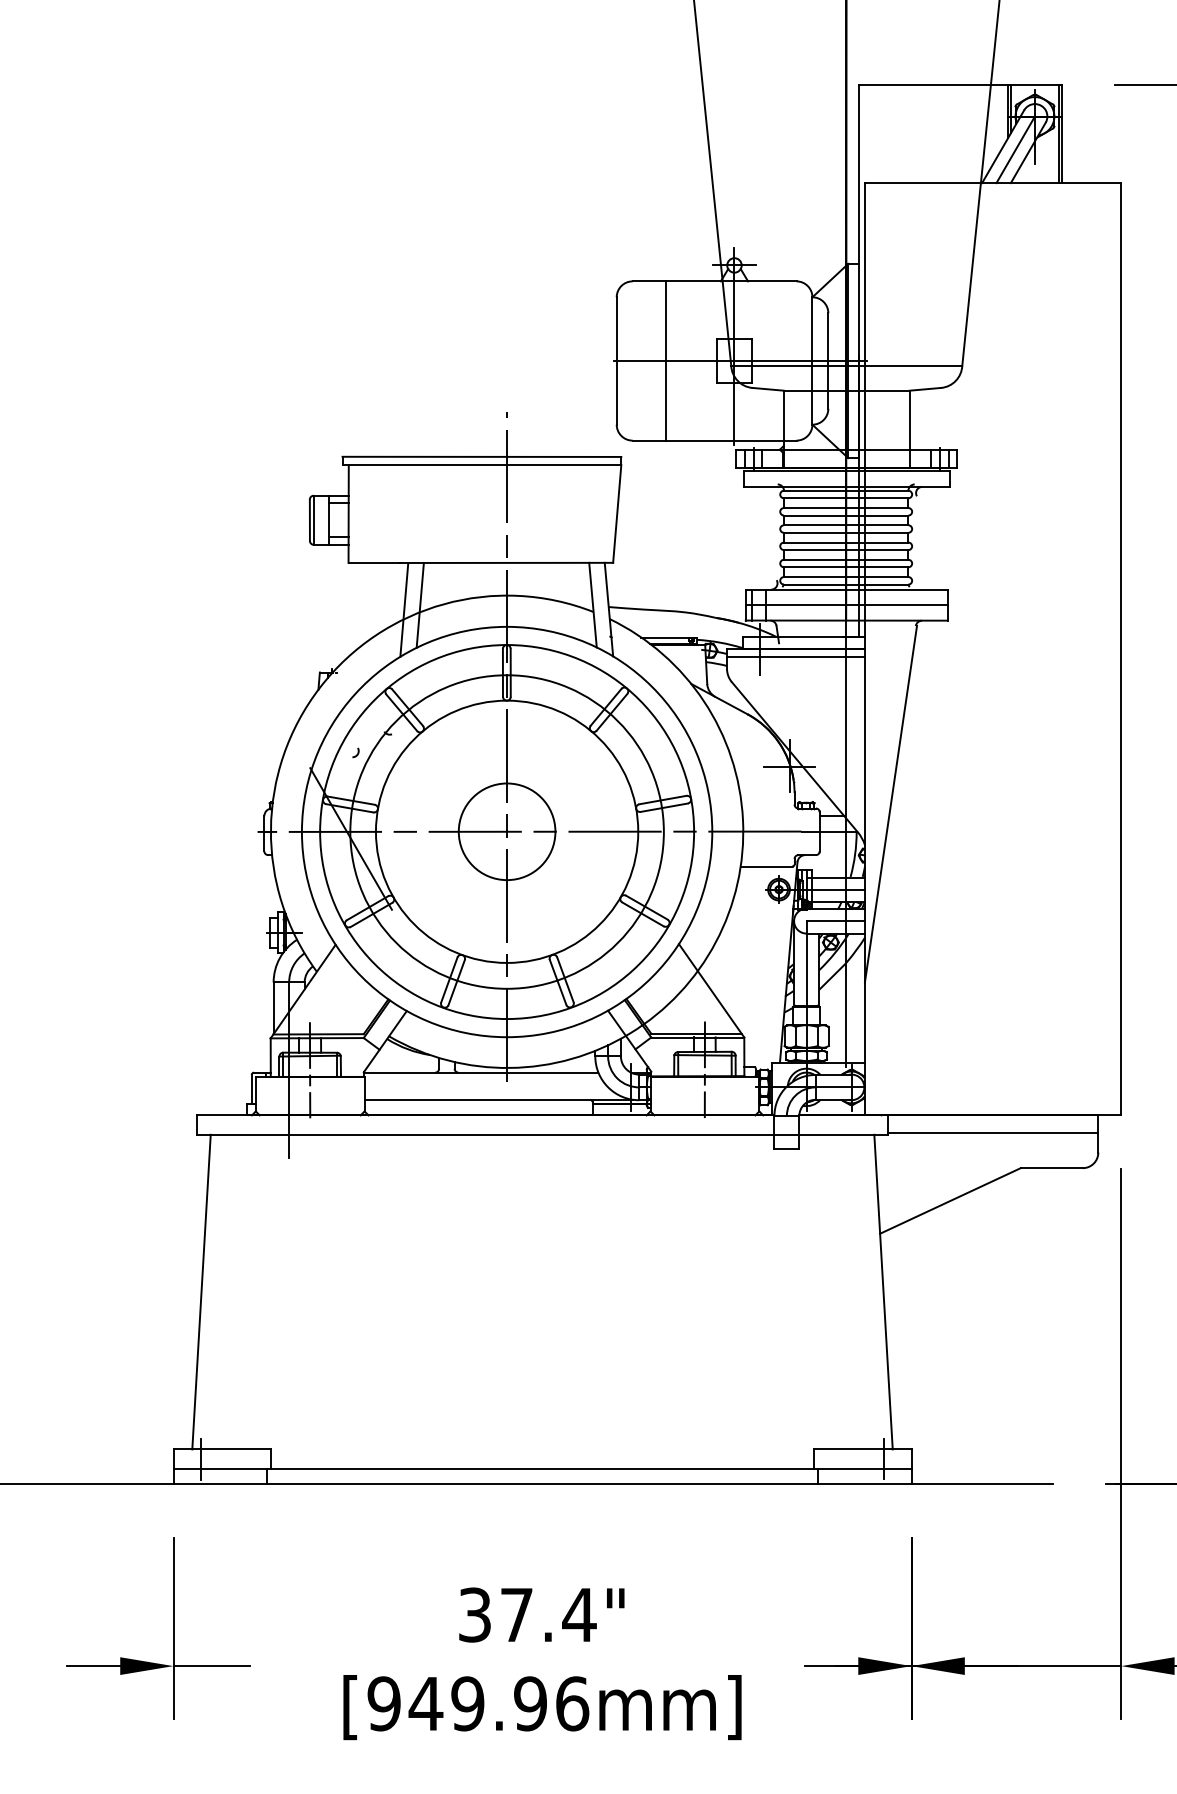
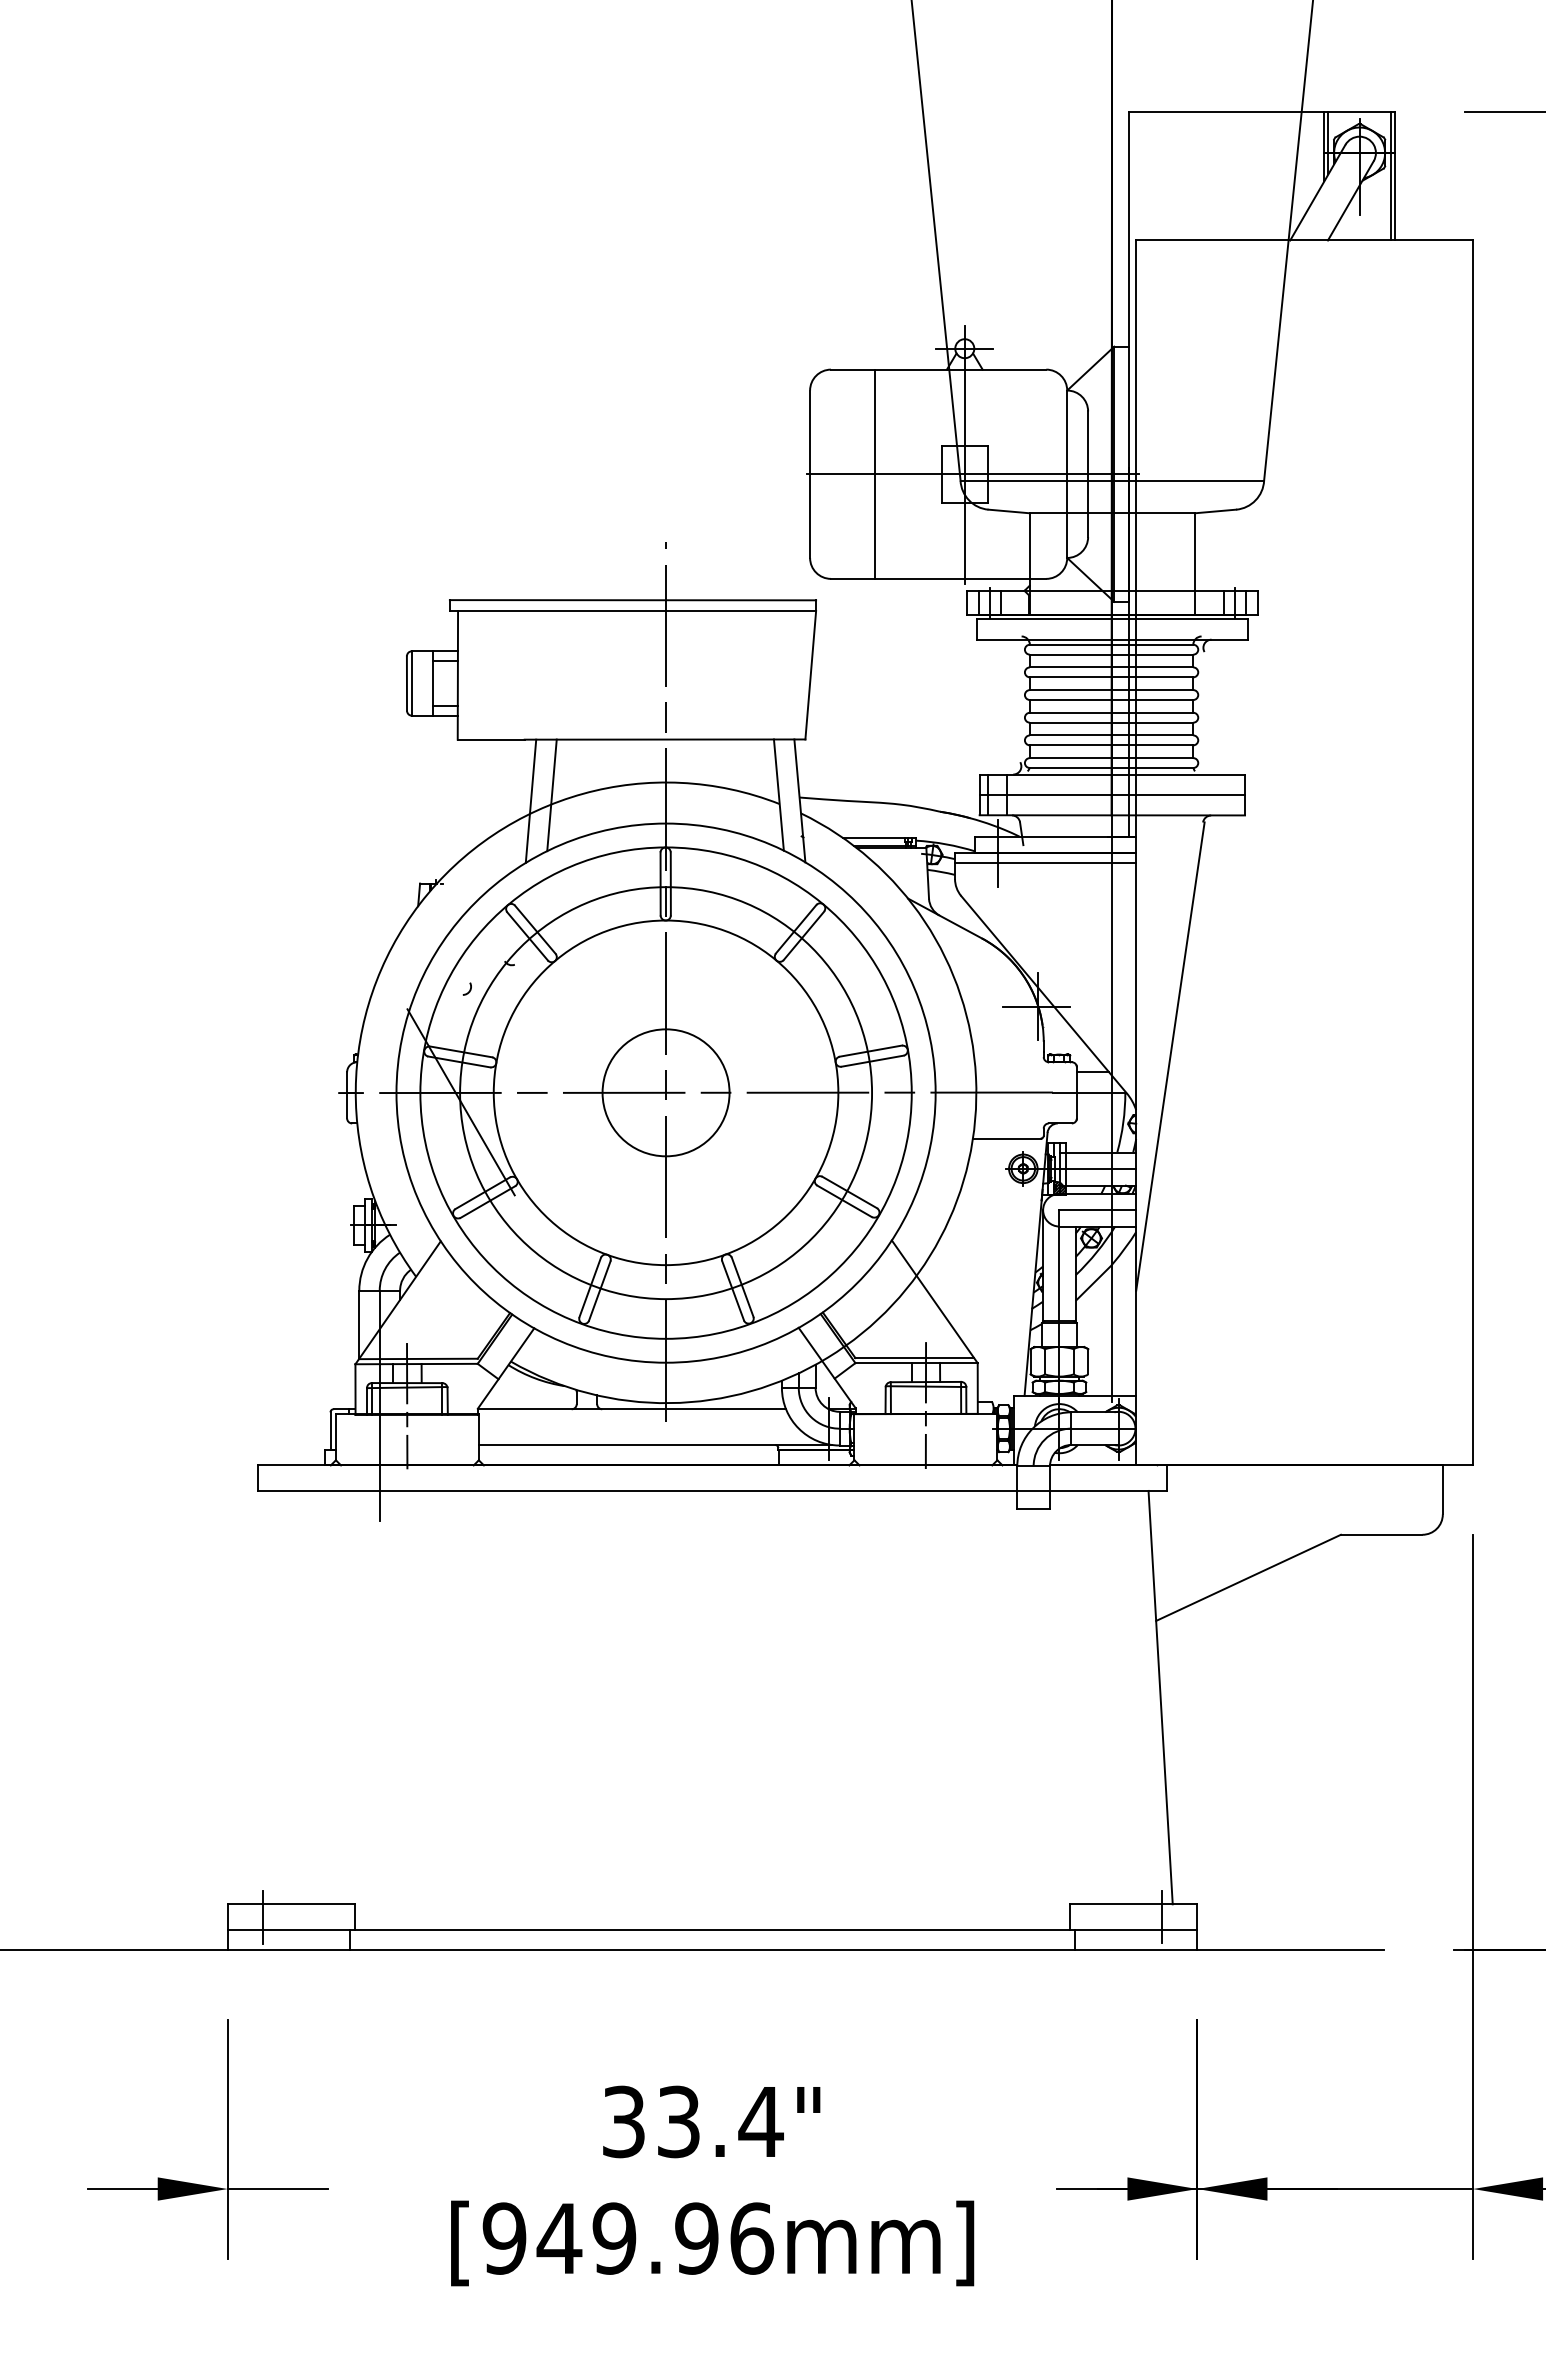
line: (1015, 149) -> (1334, 196), removed
line: (993, 1132) -> (1304, 1488), removed
line: (201, 1292) -> (264, 1697), removed
text: (516, 1614) -> (678, 2121), 37.4" -> 33.4"

